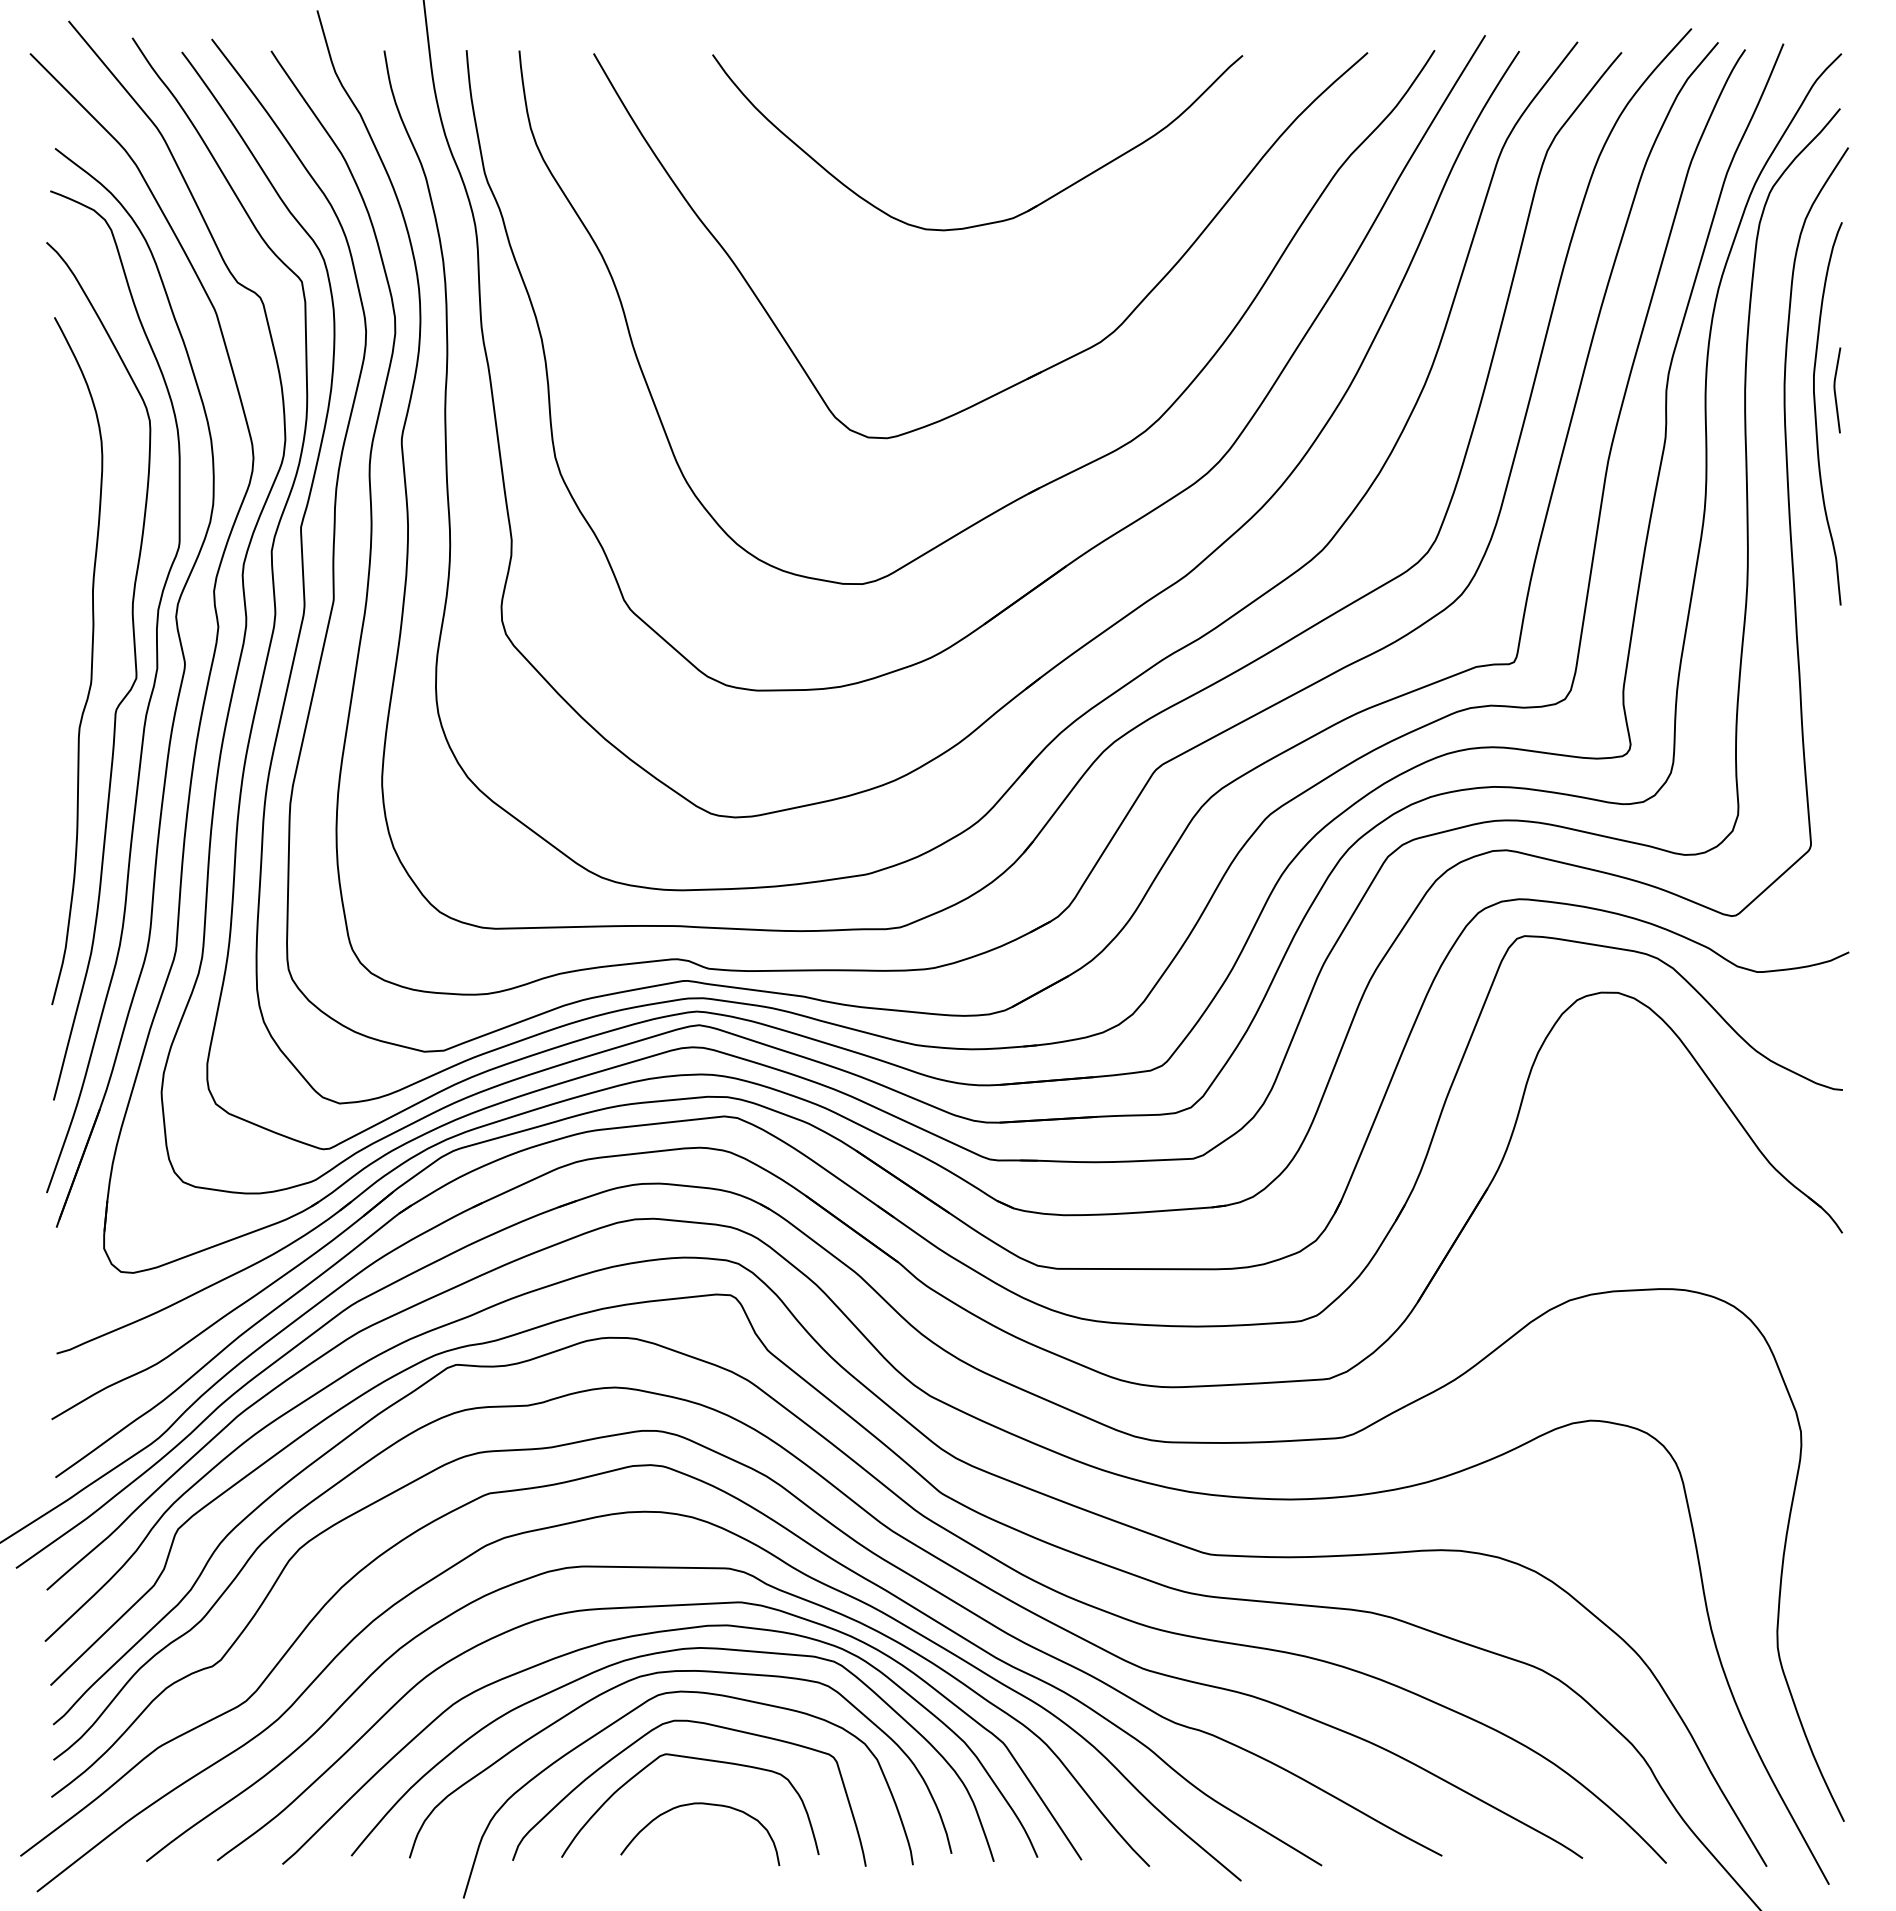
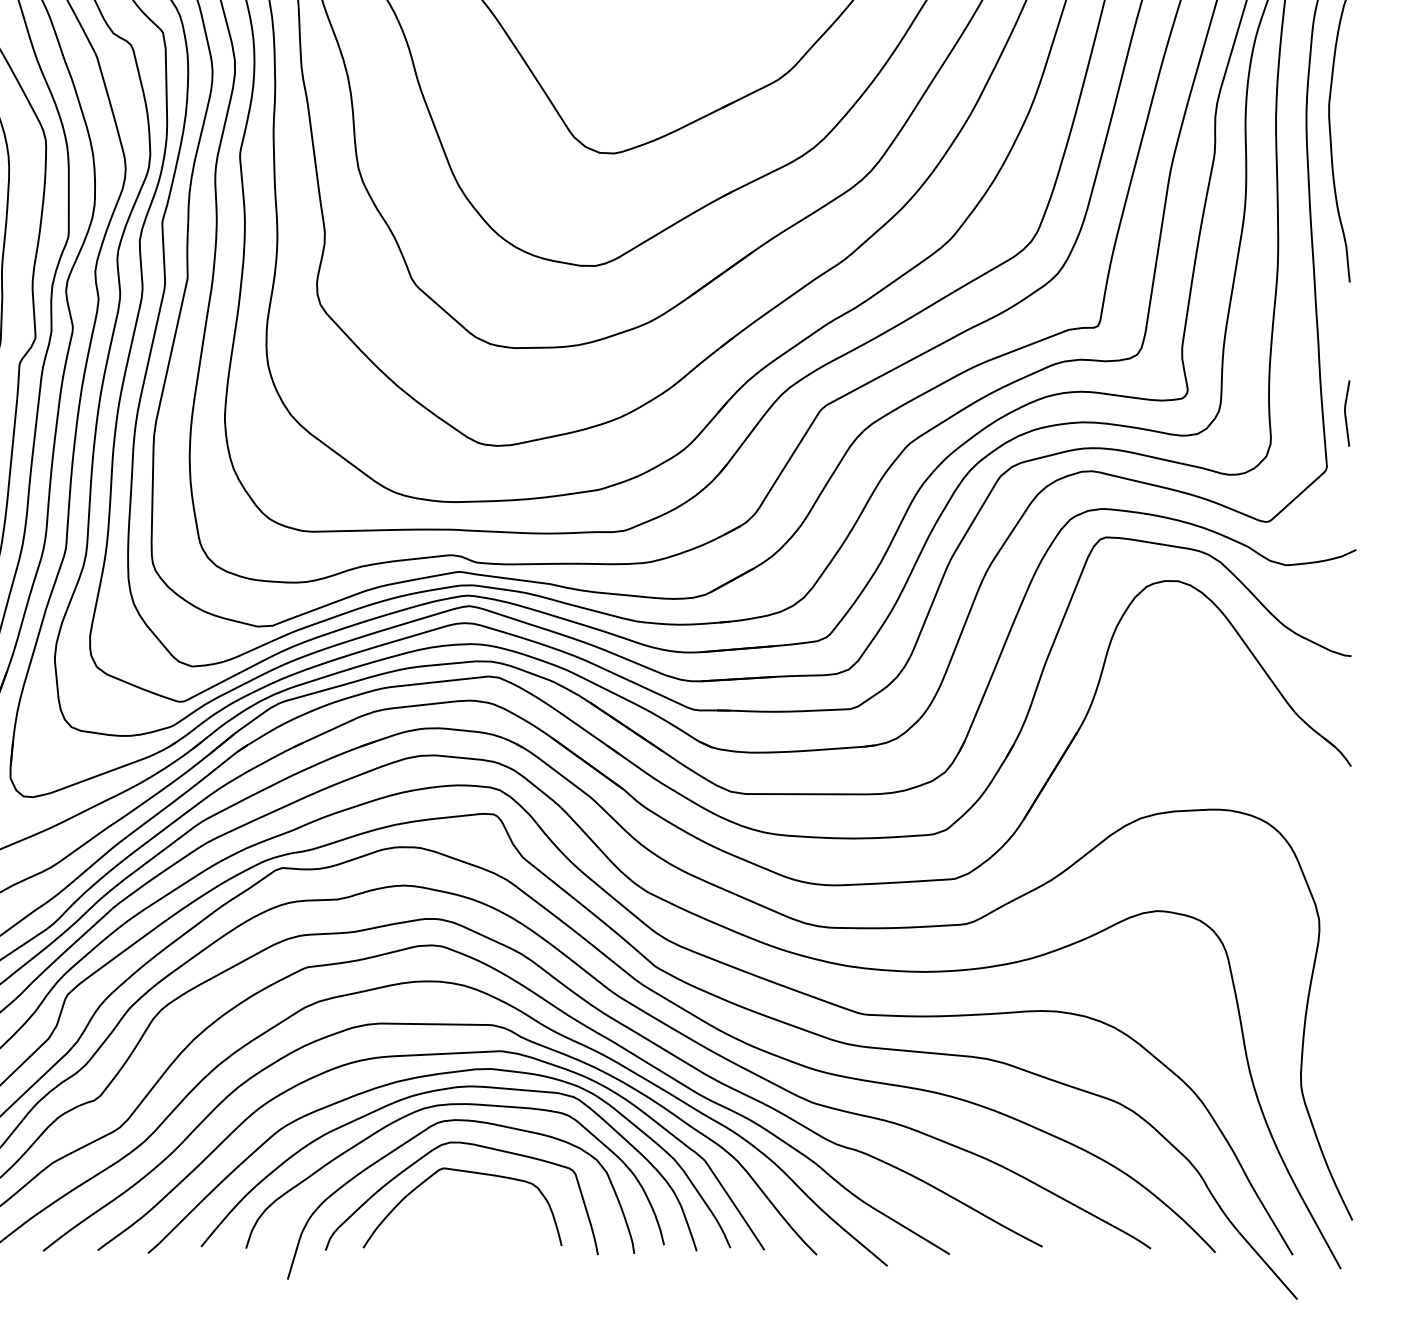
curve: (1835, 390) -> (1345, 413), moved
curve: (700, 1804) -> (470, 1207), removed

